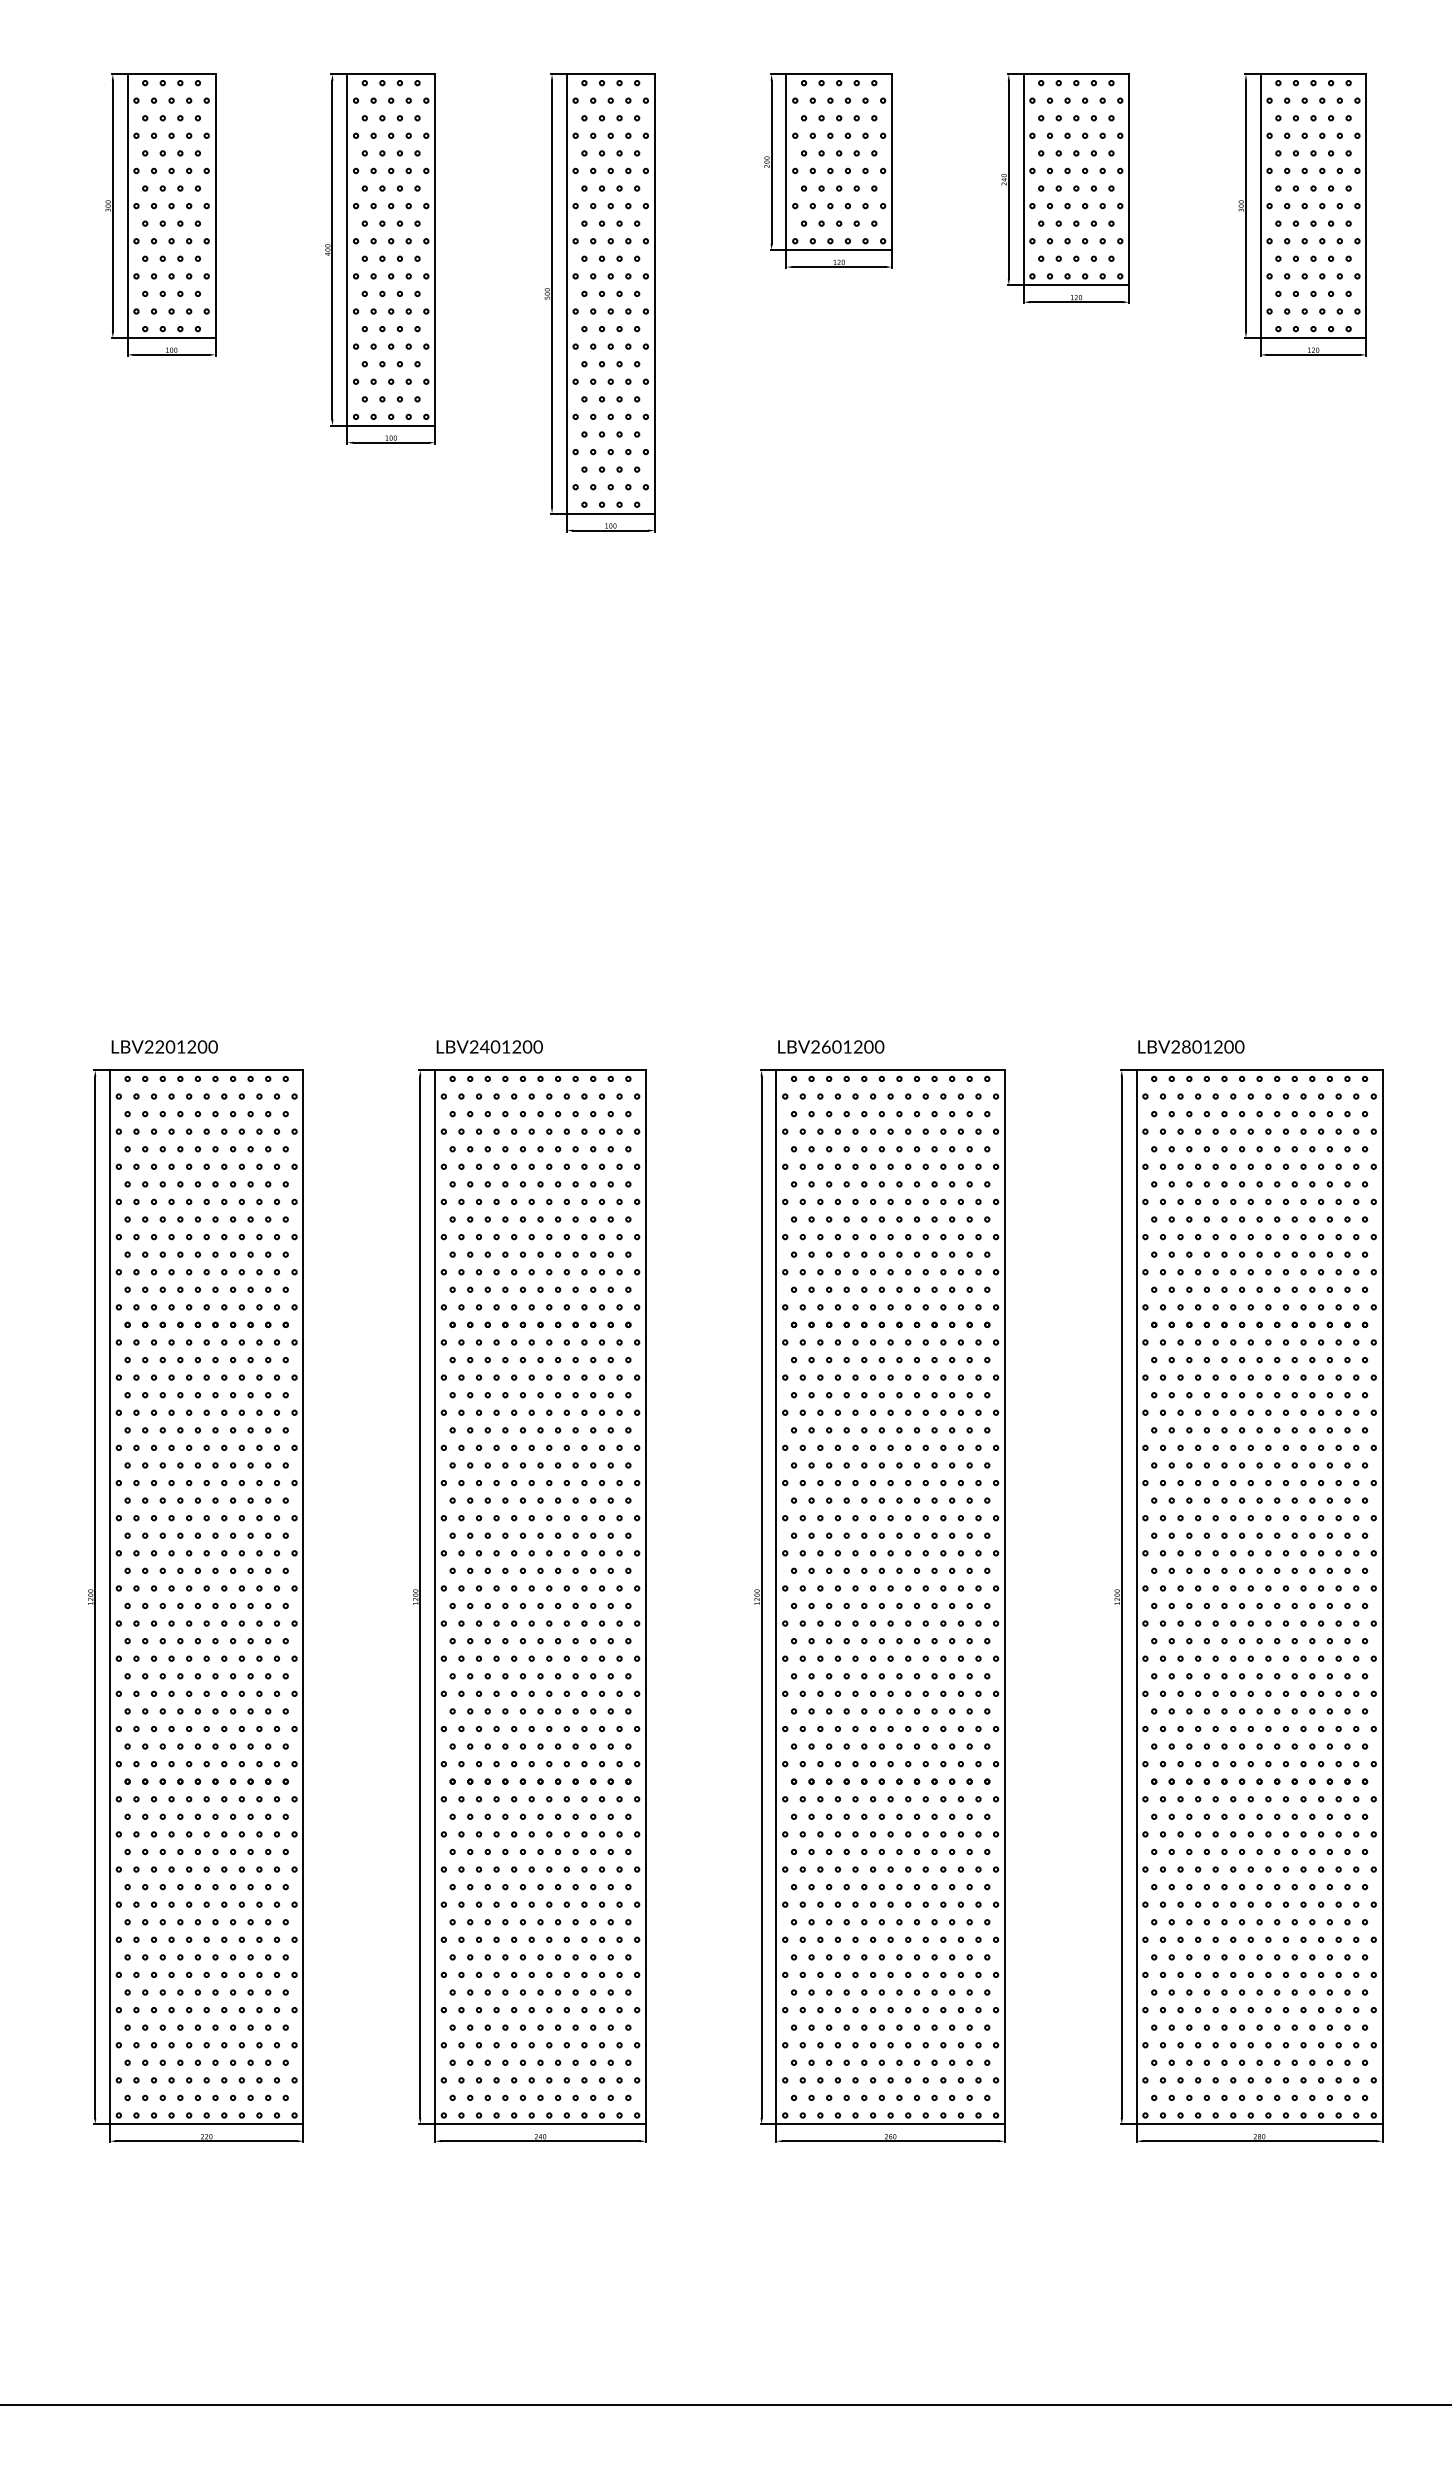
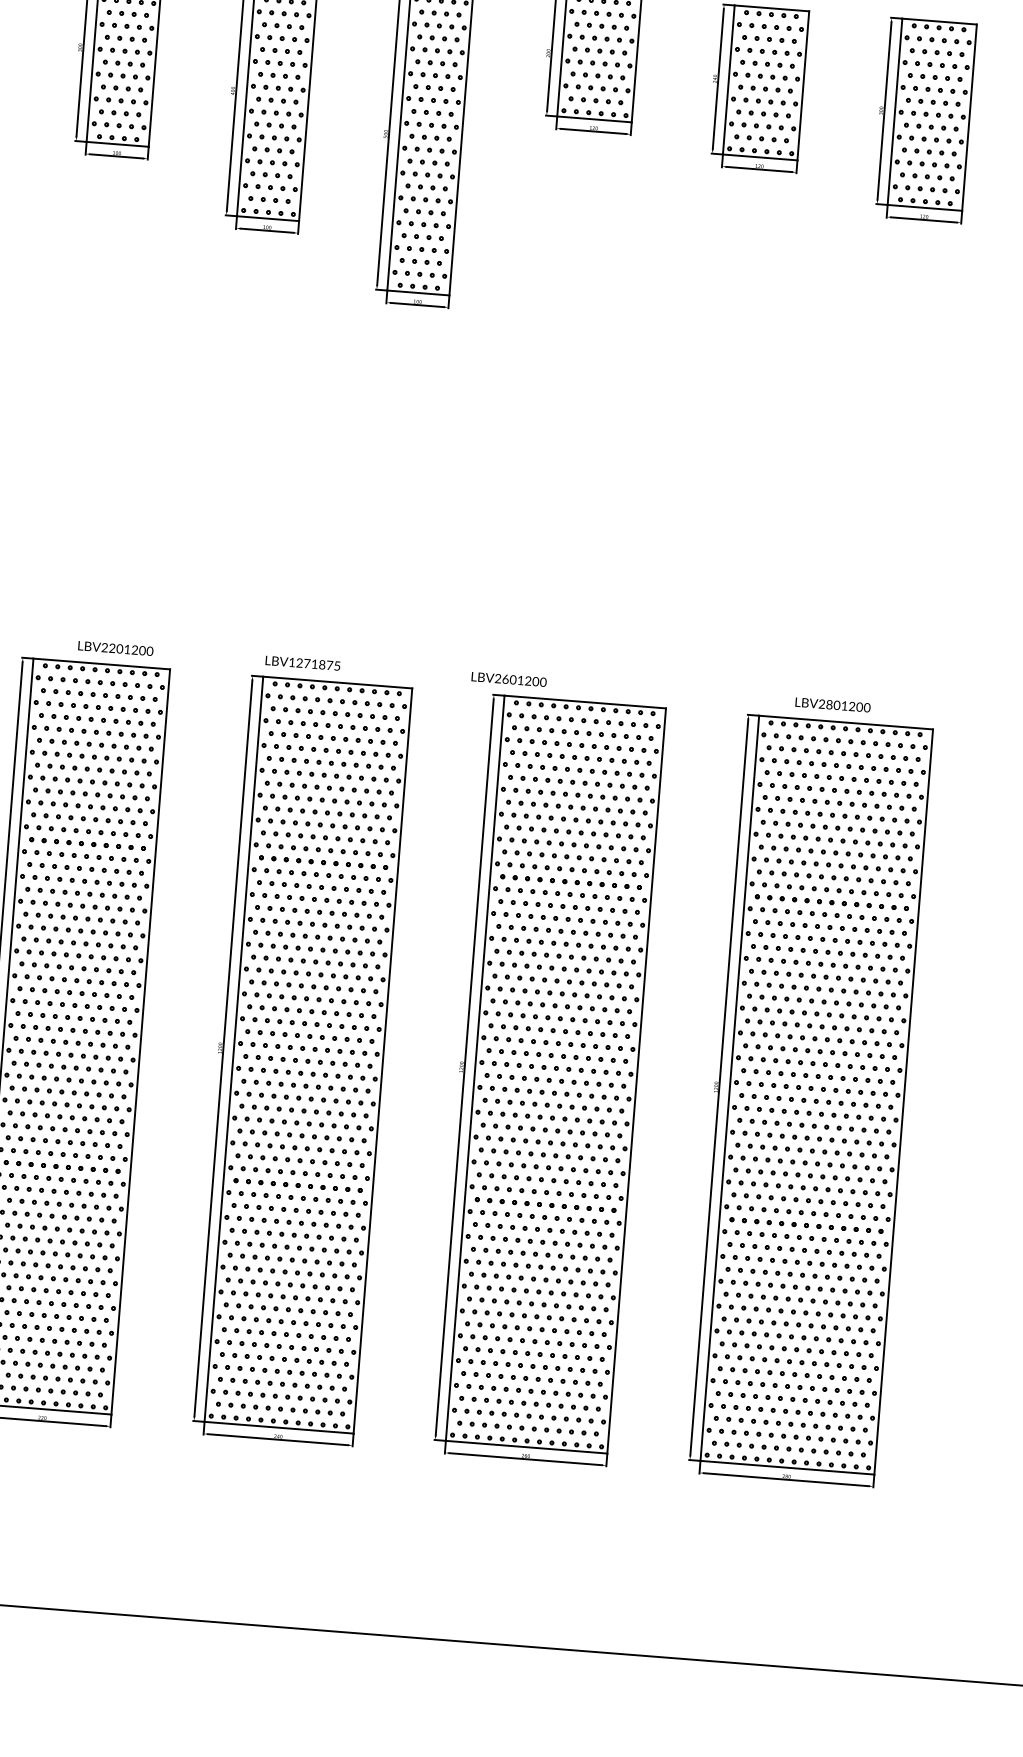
text: (164, 1046) -> (115, 648), moved
text: (505, 1046) -> (314, 663), LBV2401200 -> LBV1271875
text: (831, 1046) -> (509, 679), moved
text: (1191, 1046) -> (833, 704), moved

